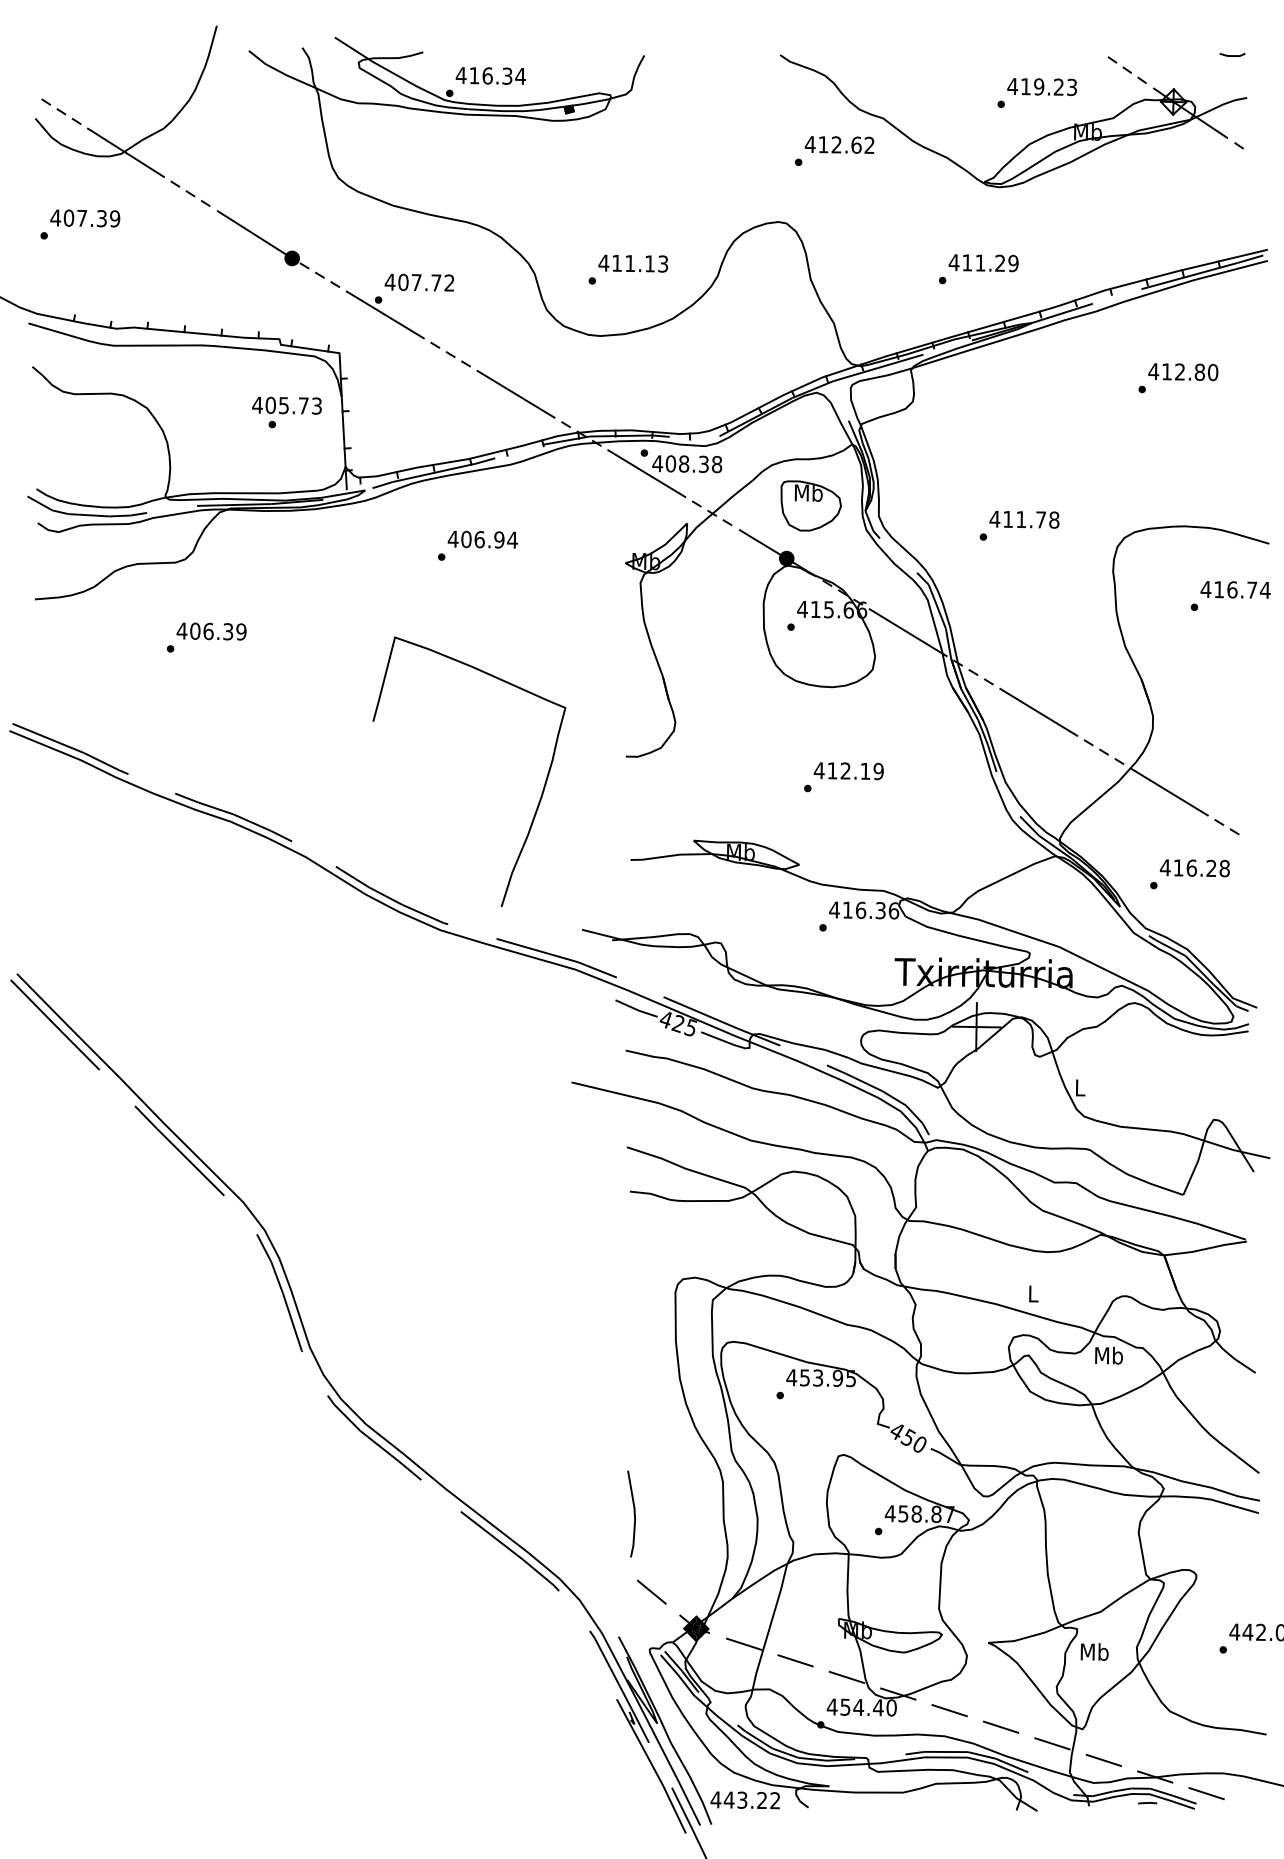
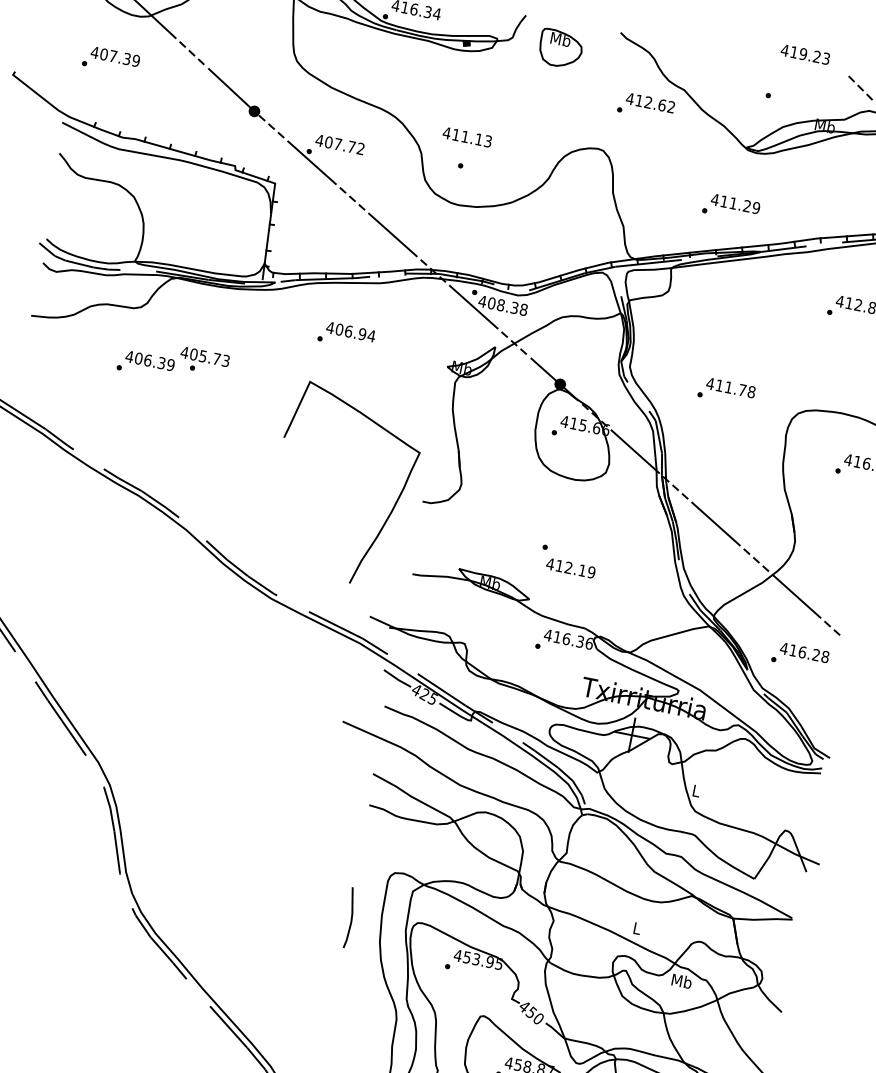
text: (1041, 87) -> (804, 54), moved
text: (633, 263) -> (467, 137), moved
text: (286, 412) -> (203, 361), moved
part: (810, 505) -> (560, 48), moved
text: (848, 771) -> (570, 568), moved
curve: (542, 789) -> (393, 506), moved
line: (633, 1513) -> (350, 917), moved

